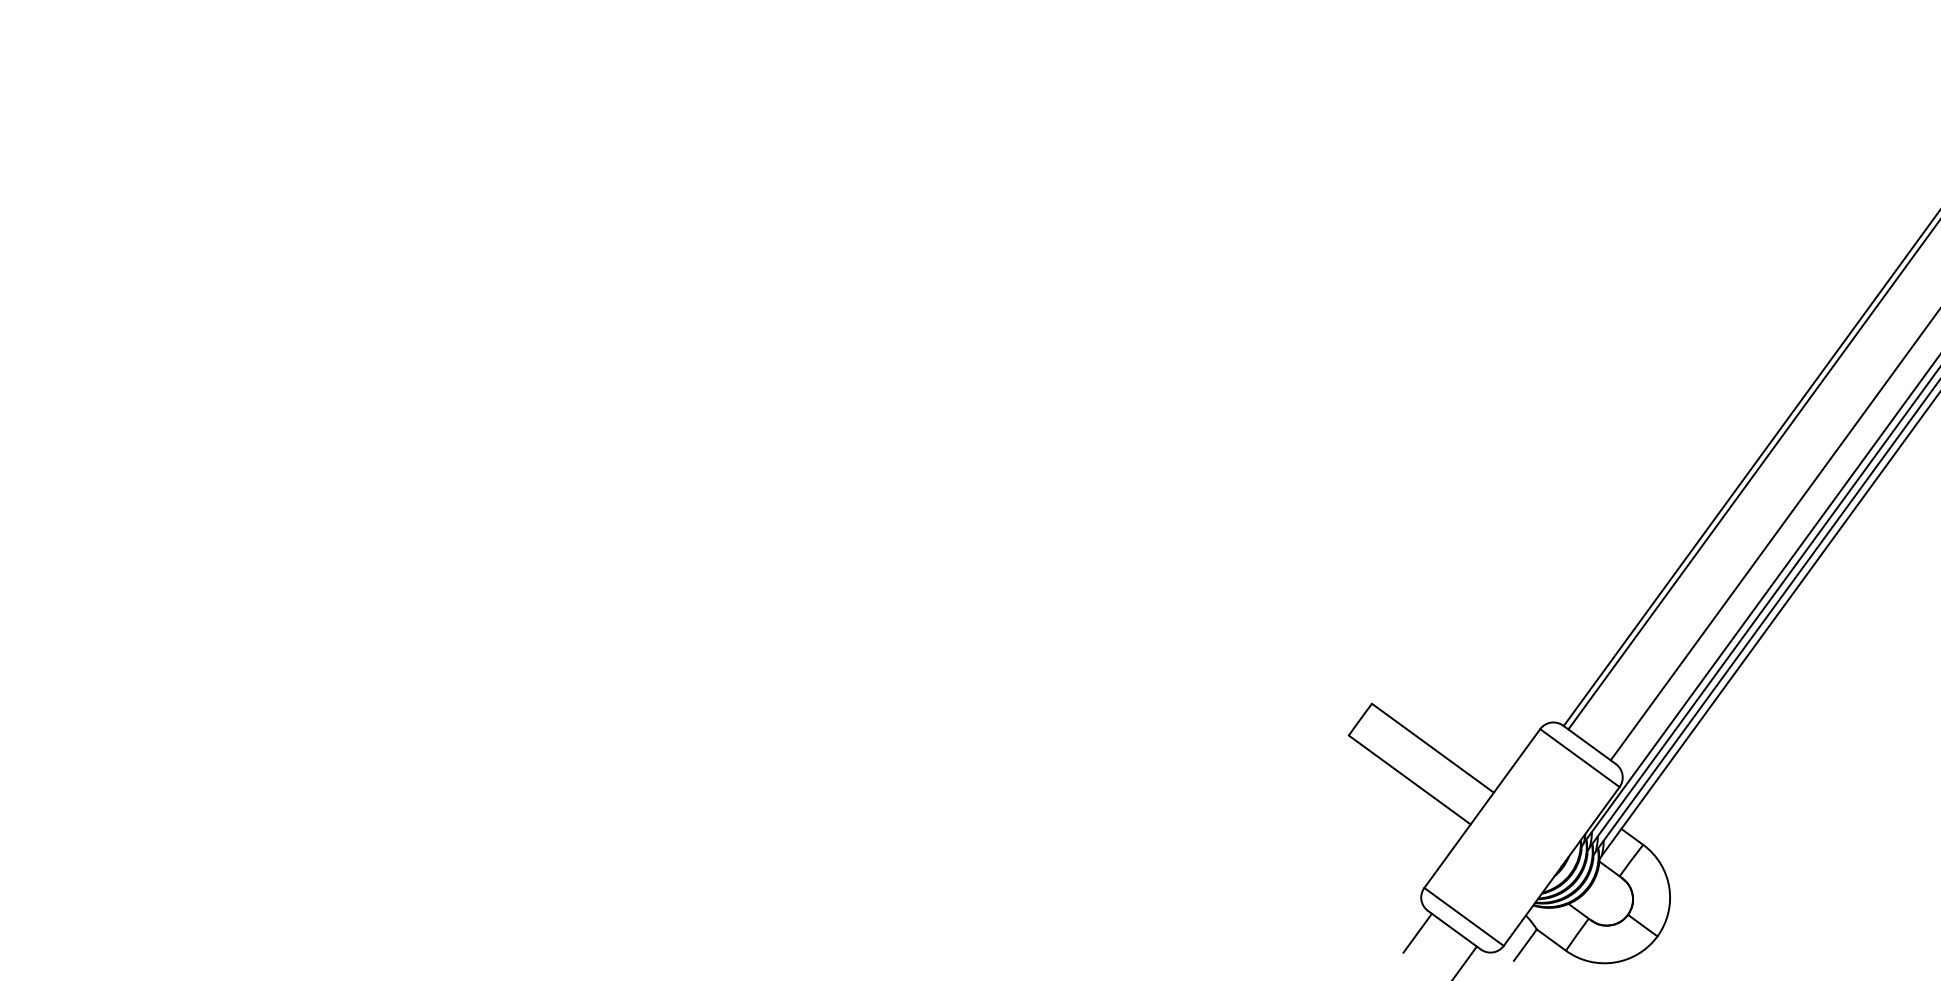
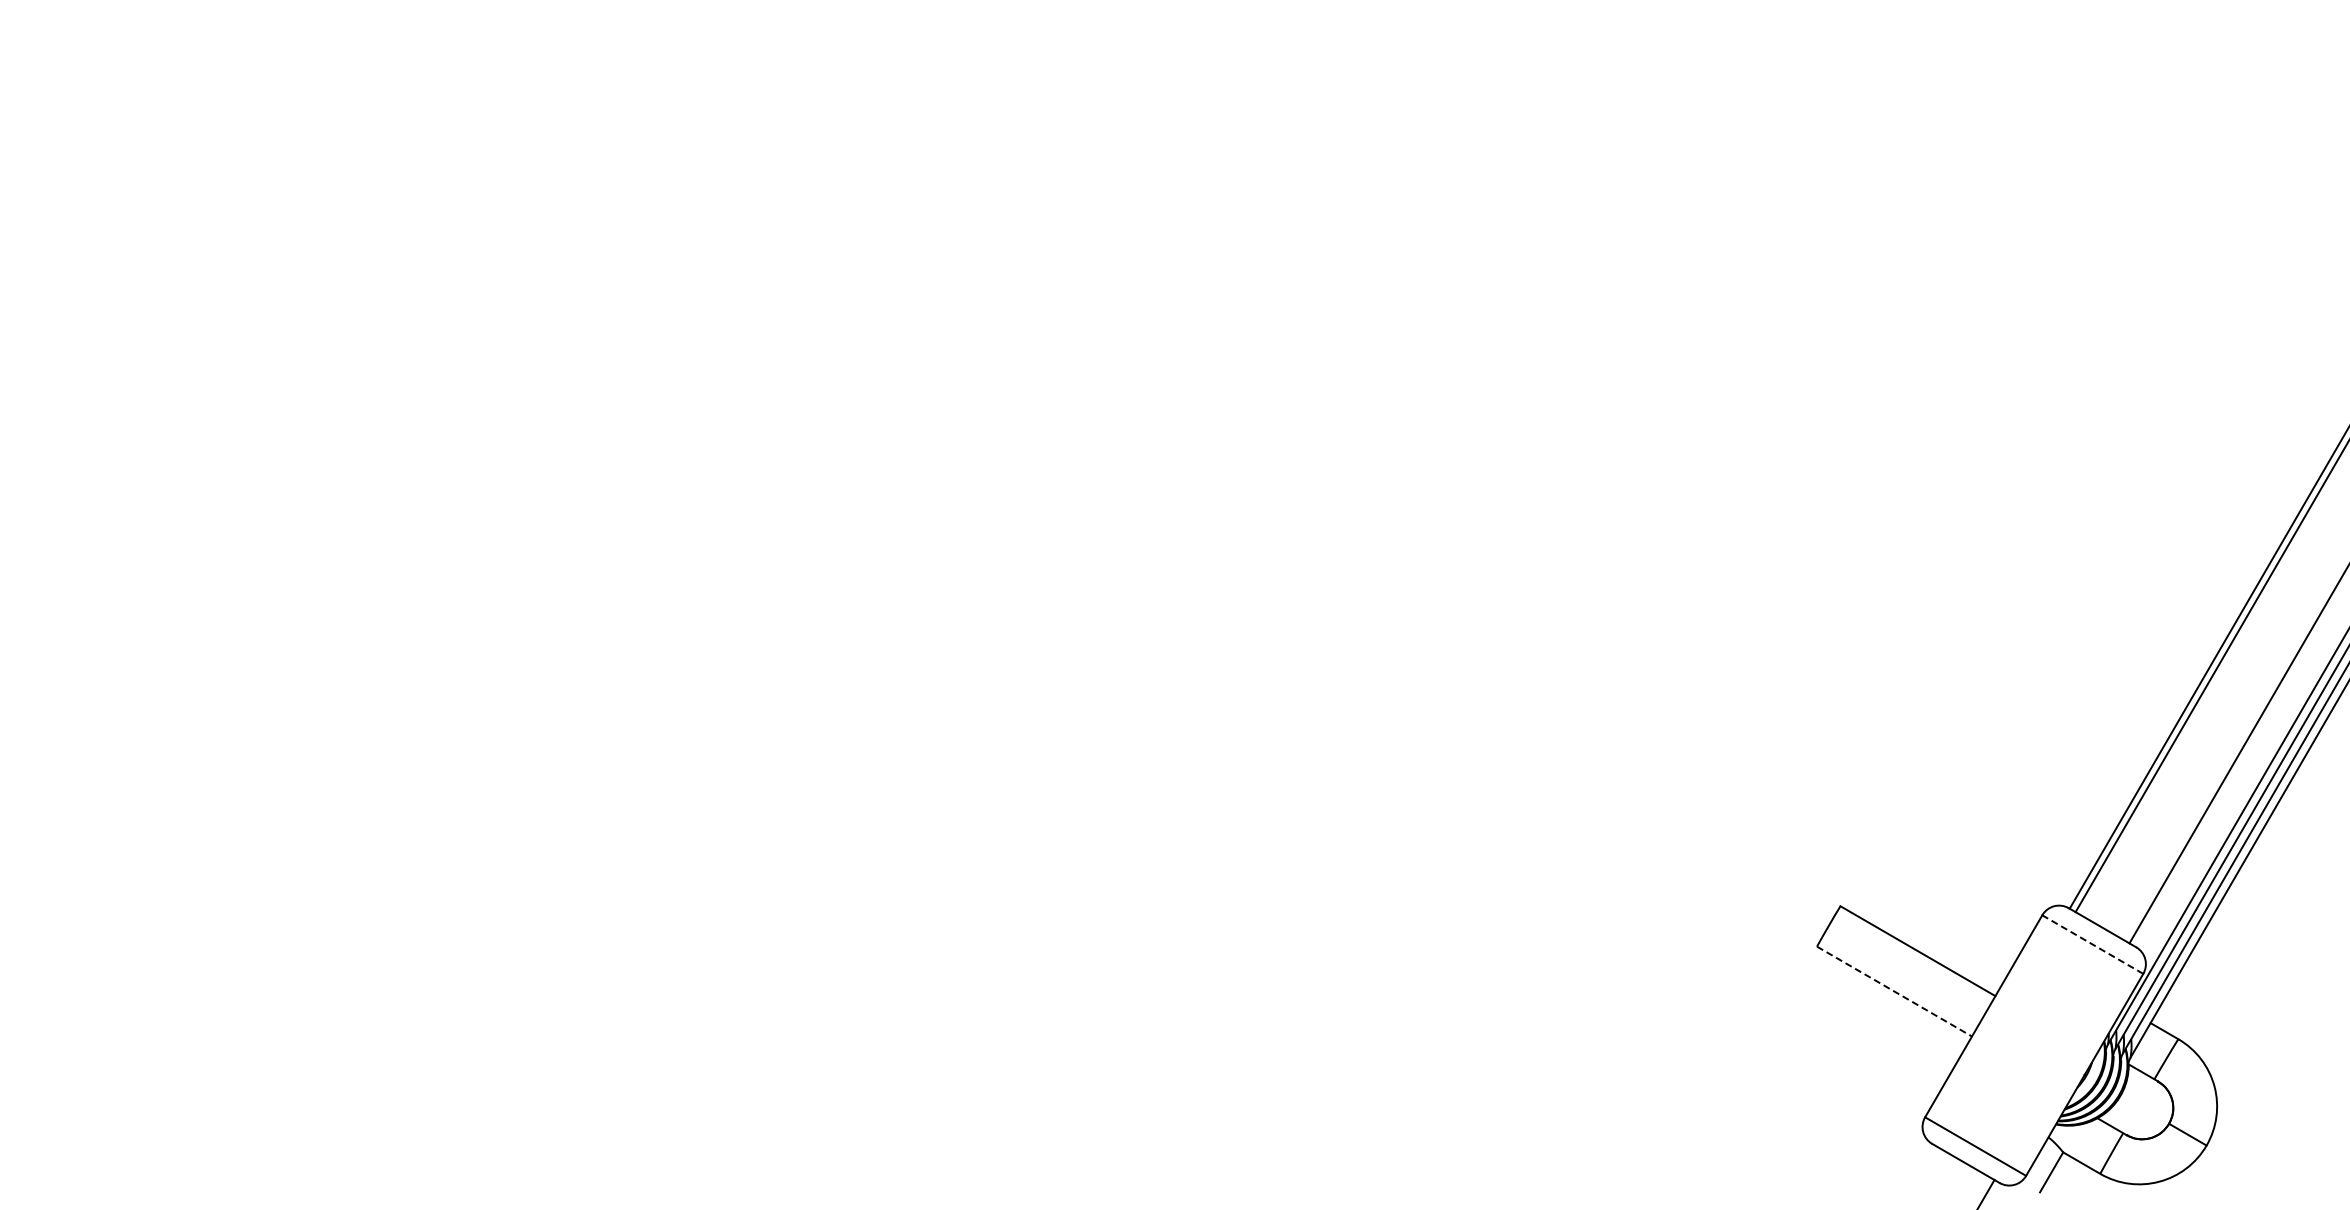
line: (1579, 758) -> (2092, 944), solid -> dashed
line: (1409, 779) -> (1894, 991), solid -> dashed
line: (1417, 933) -> (1922, 1171), removed

